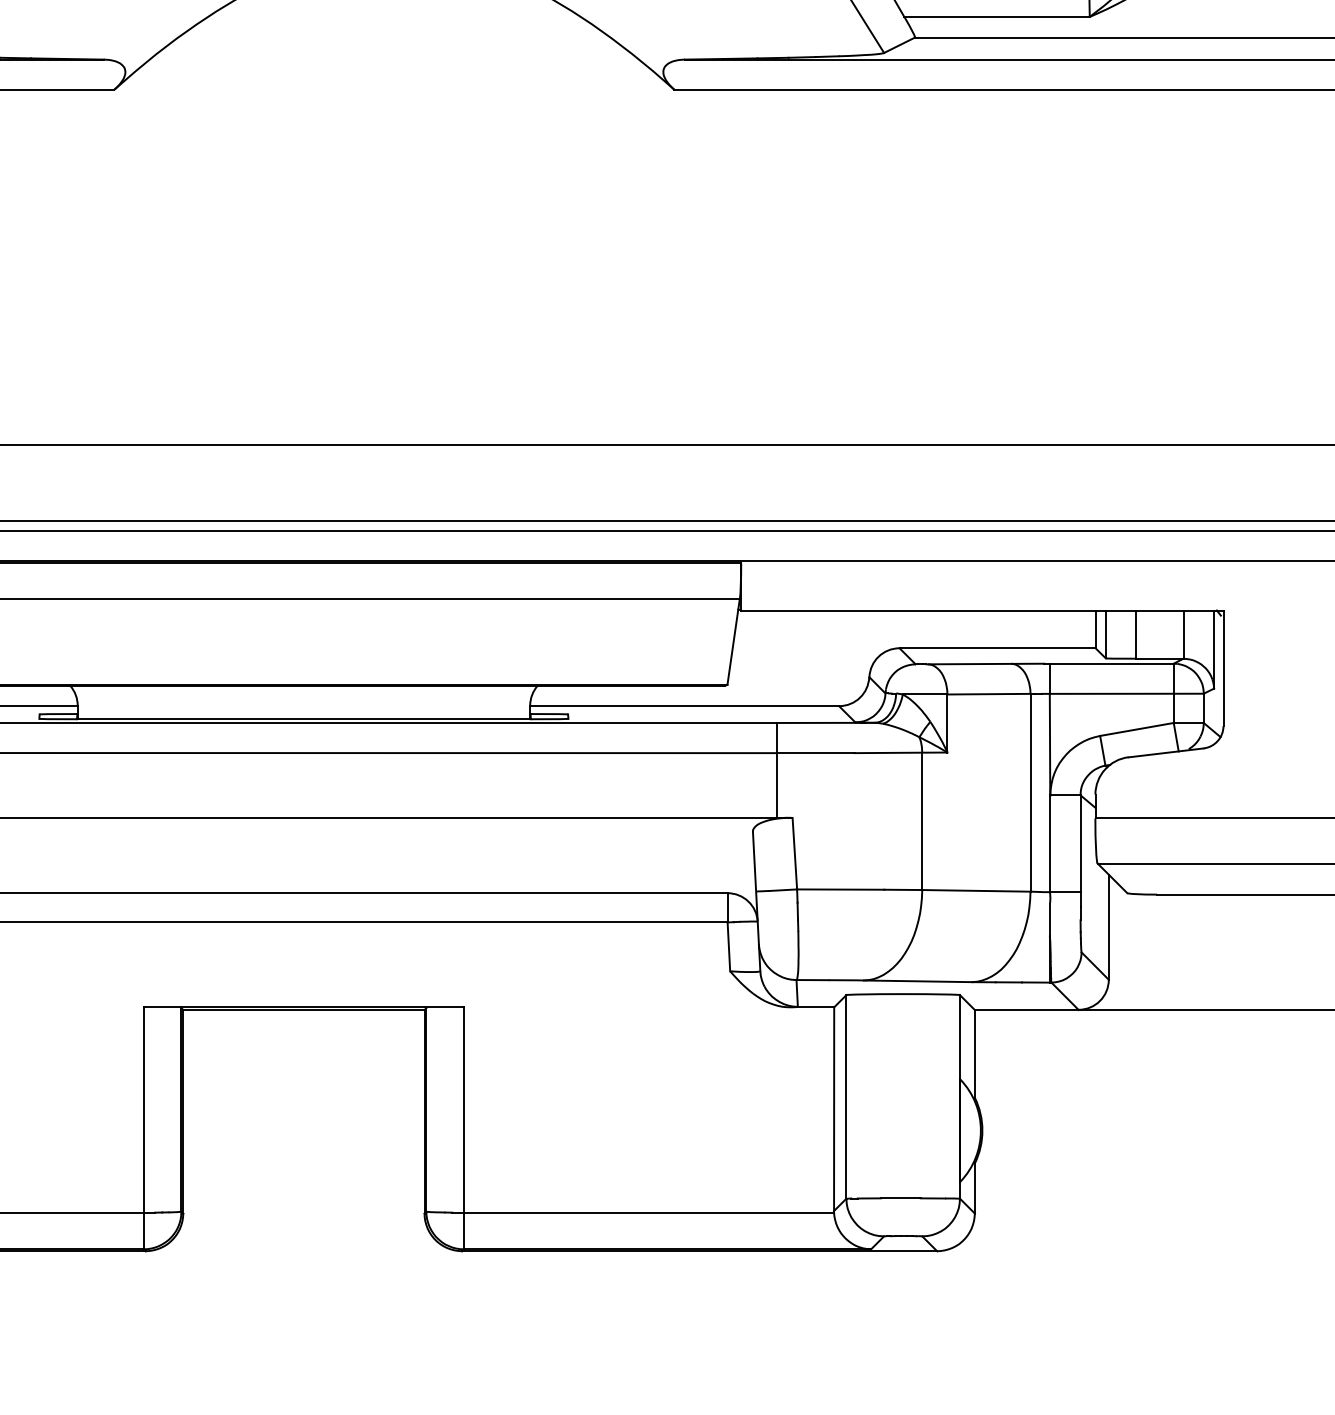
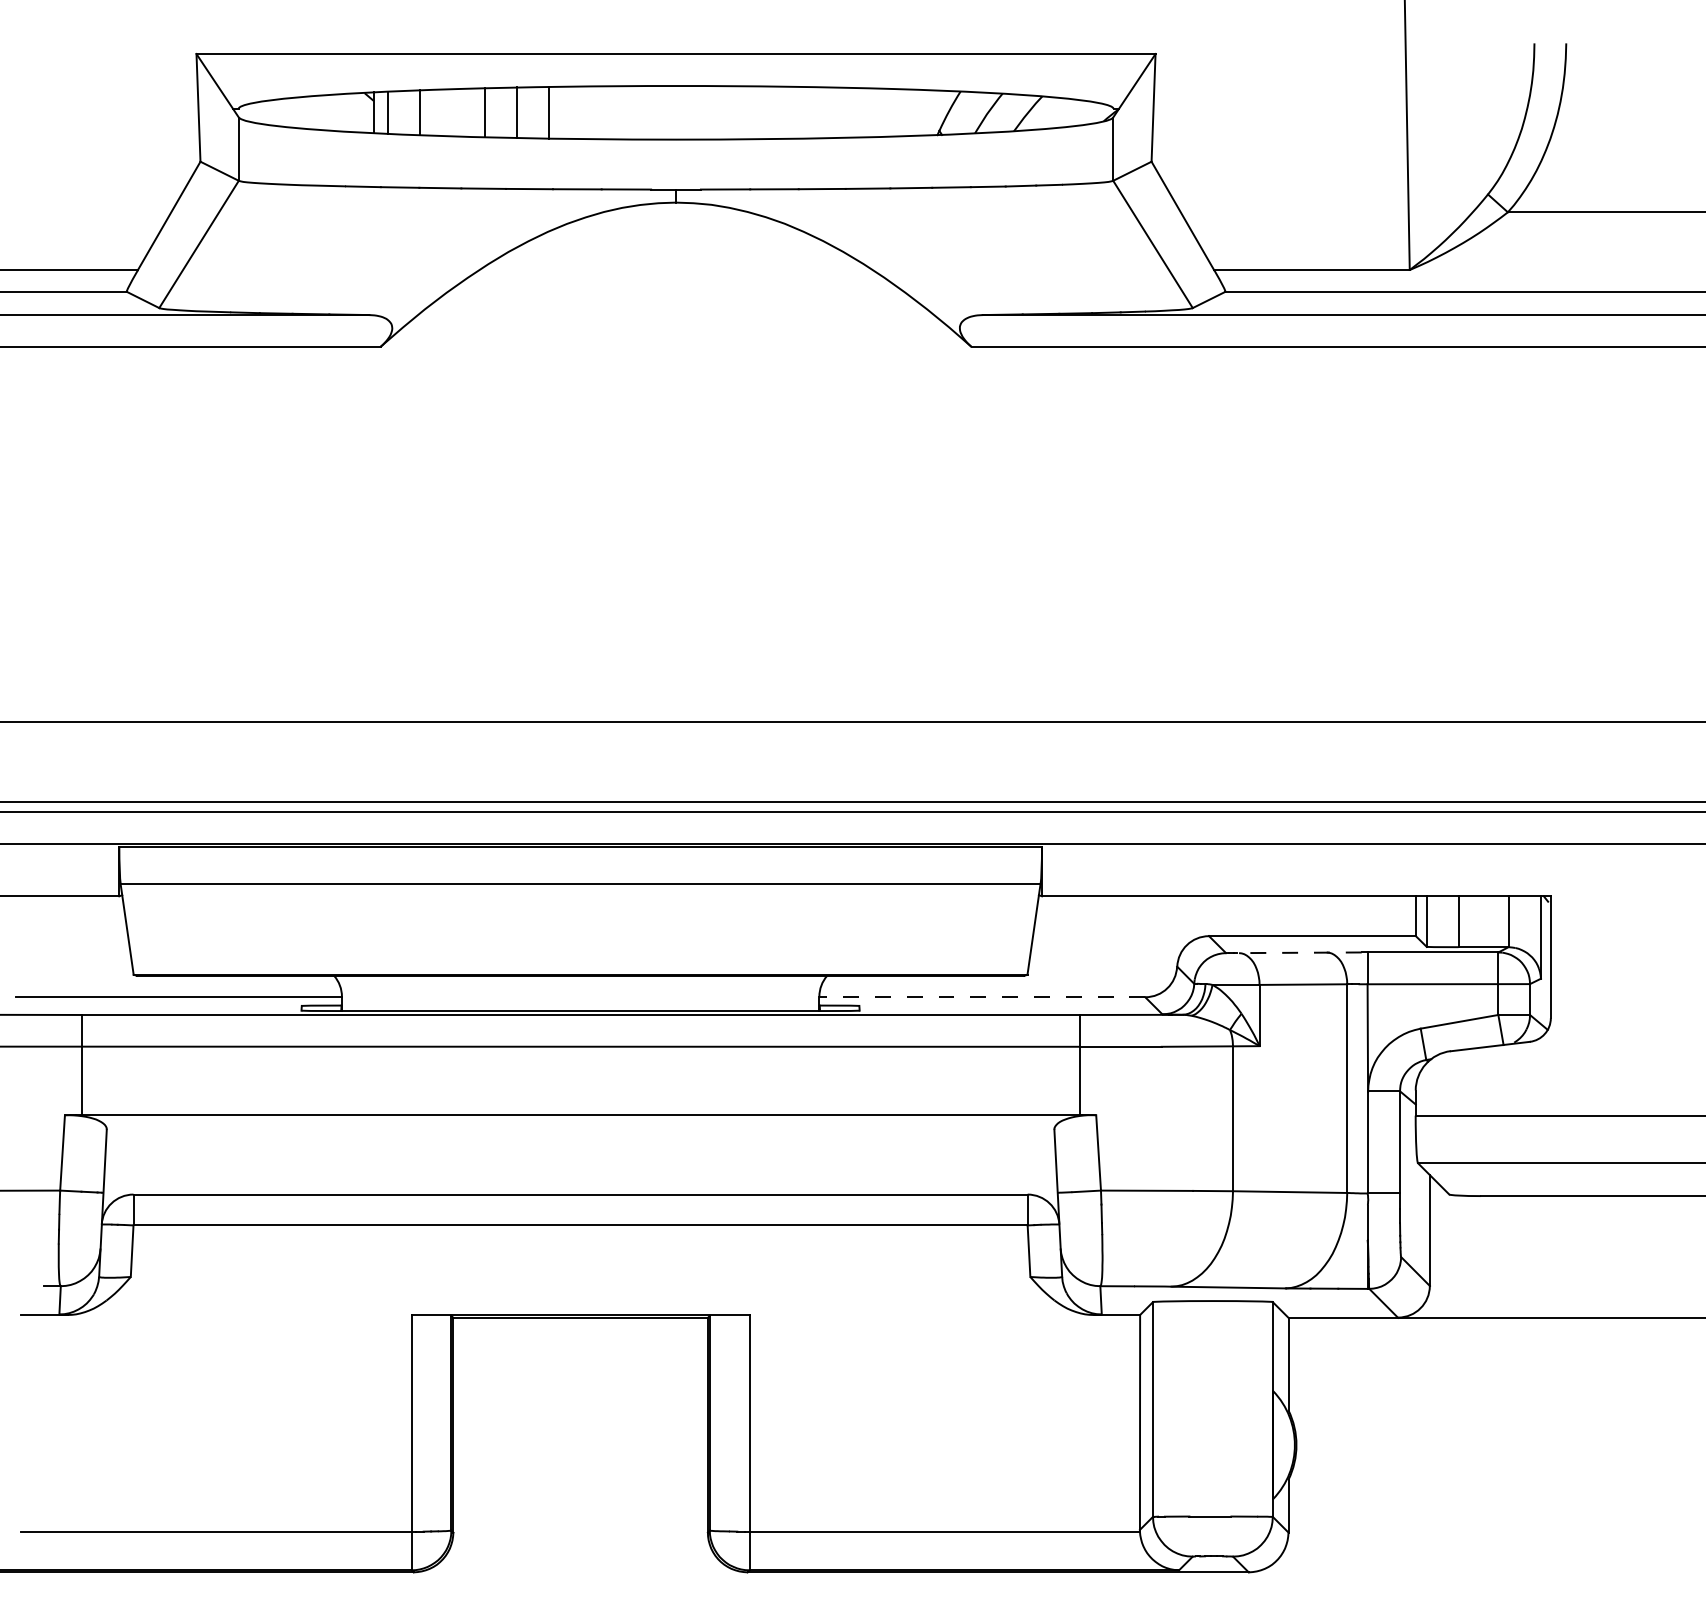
line: (985, 663) -> (1299, 952), solid -> dashed
line: (683, 706) -> (981, 997), solid -> dashed

